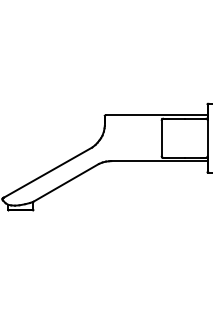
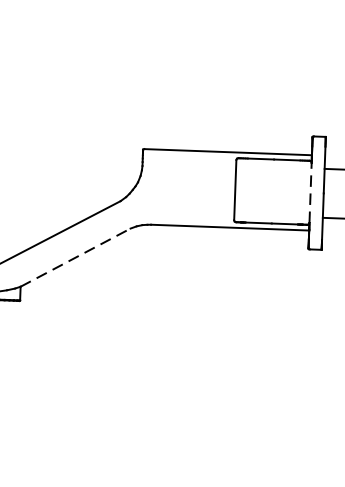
line: (207, 137) -> (310, 191), solid -> dashed
line: (66, 182) -> (76, 257), solid -> dashed

